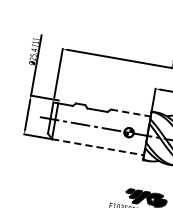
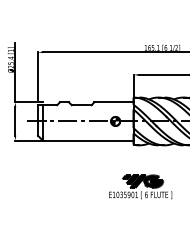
line: (131, 113) -> (114, 102), dashed -> solid
line: (98, 147) -> (88, 140), dashed -> solid

